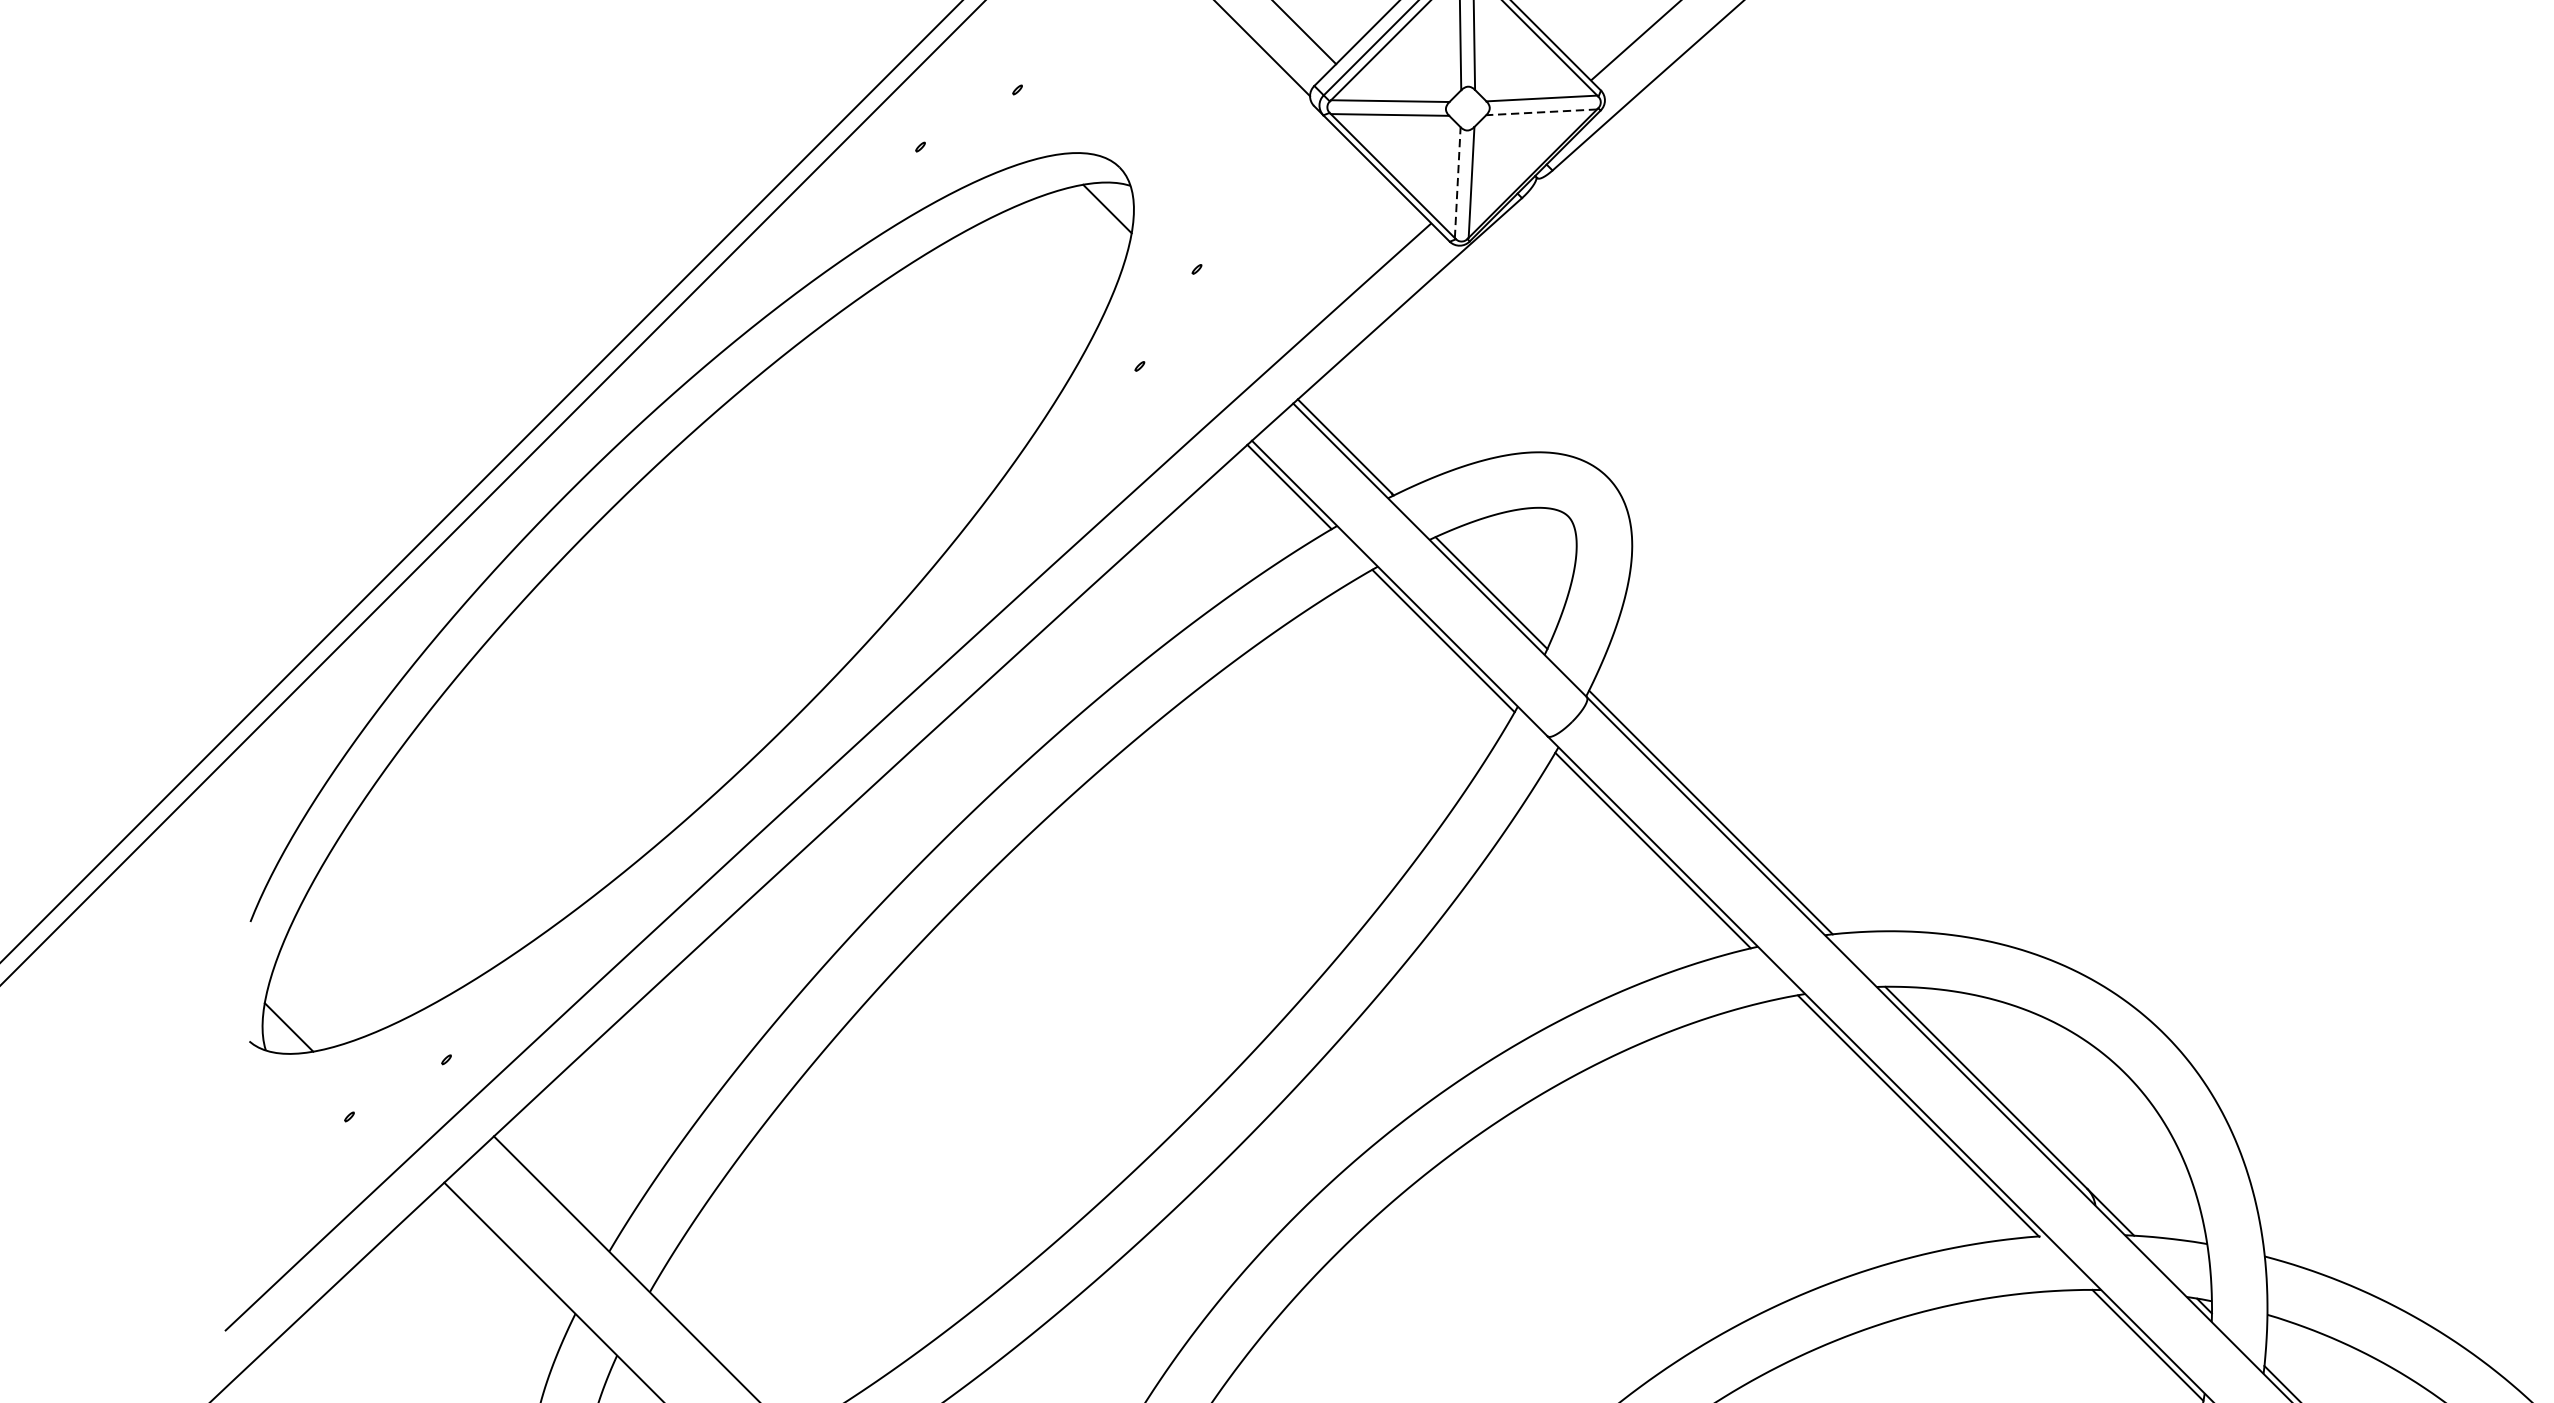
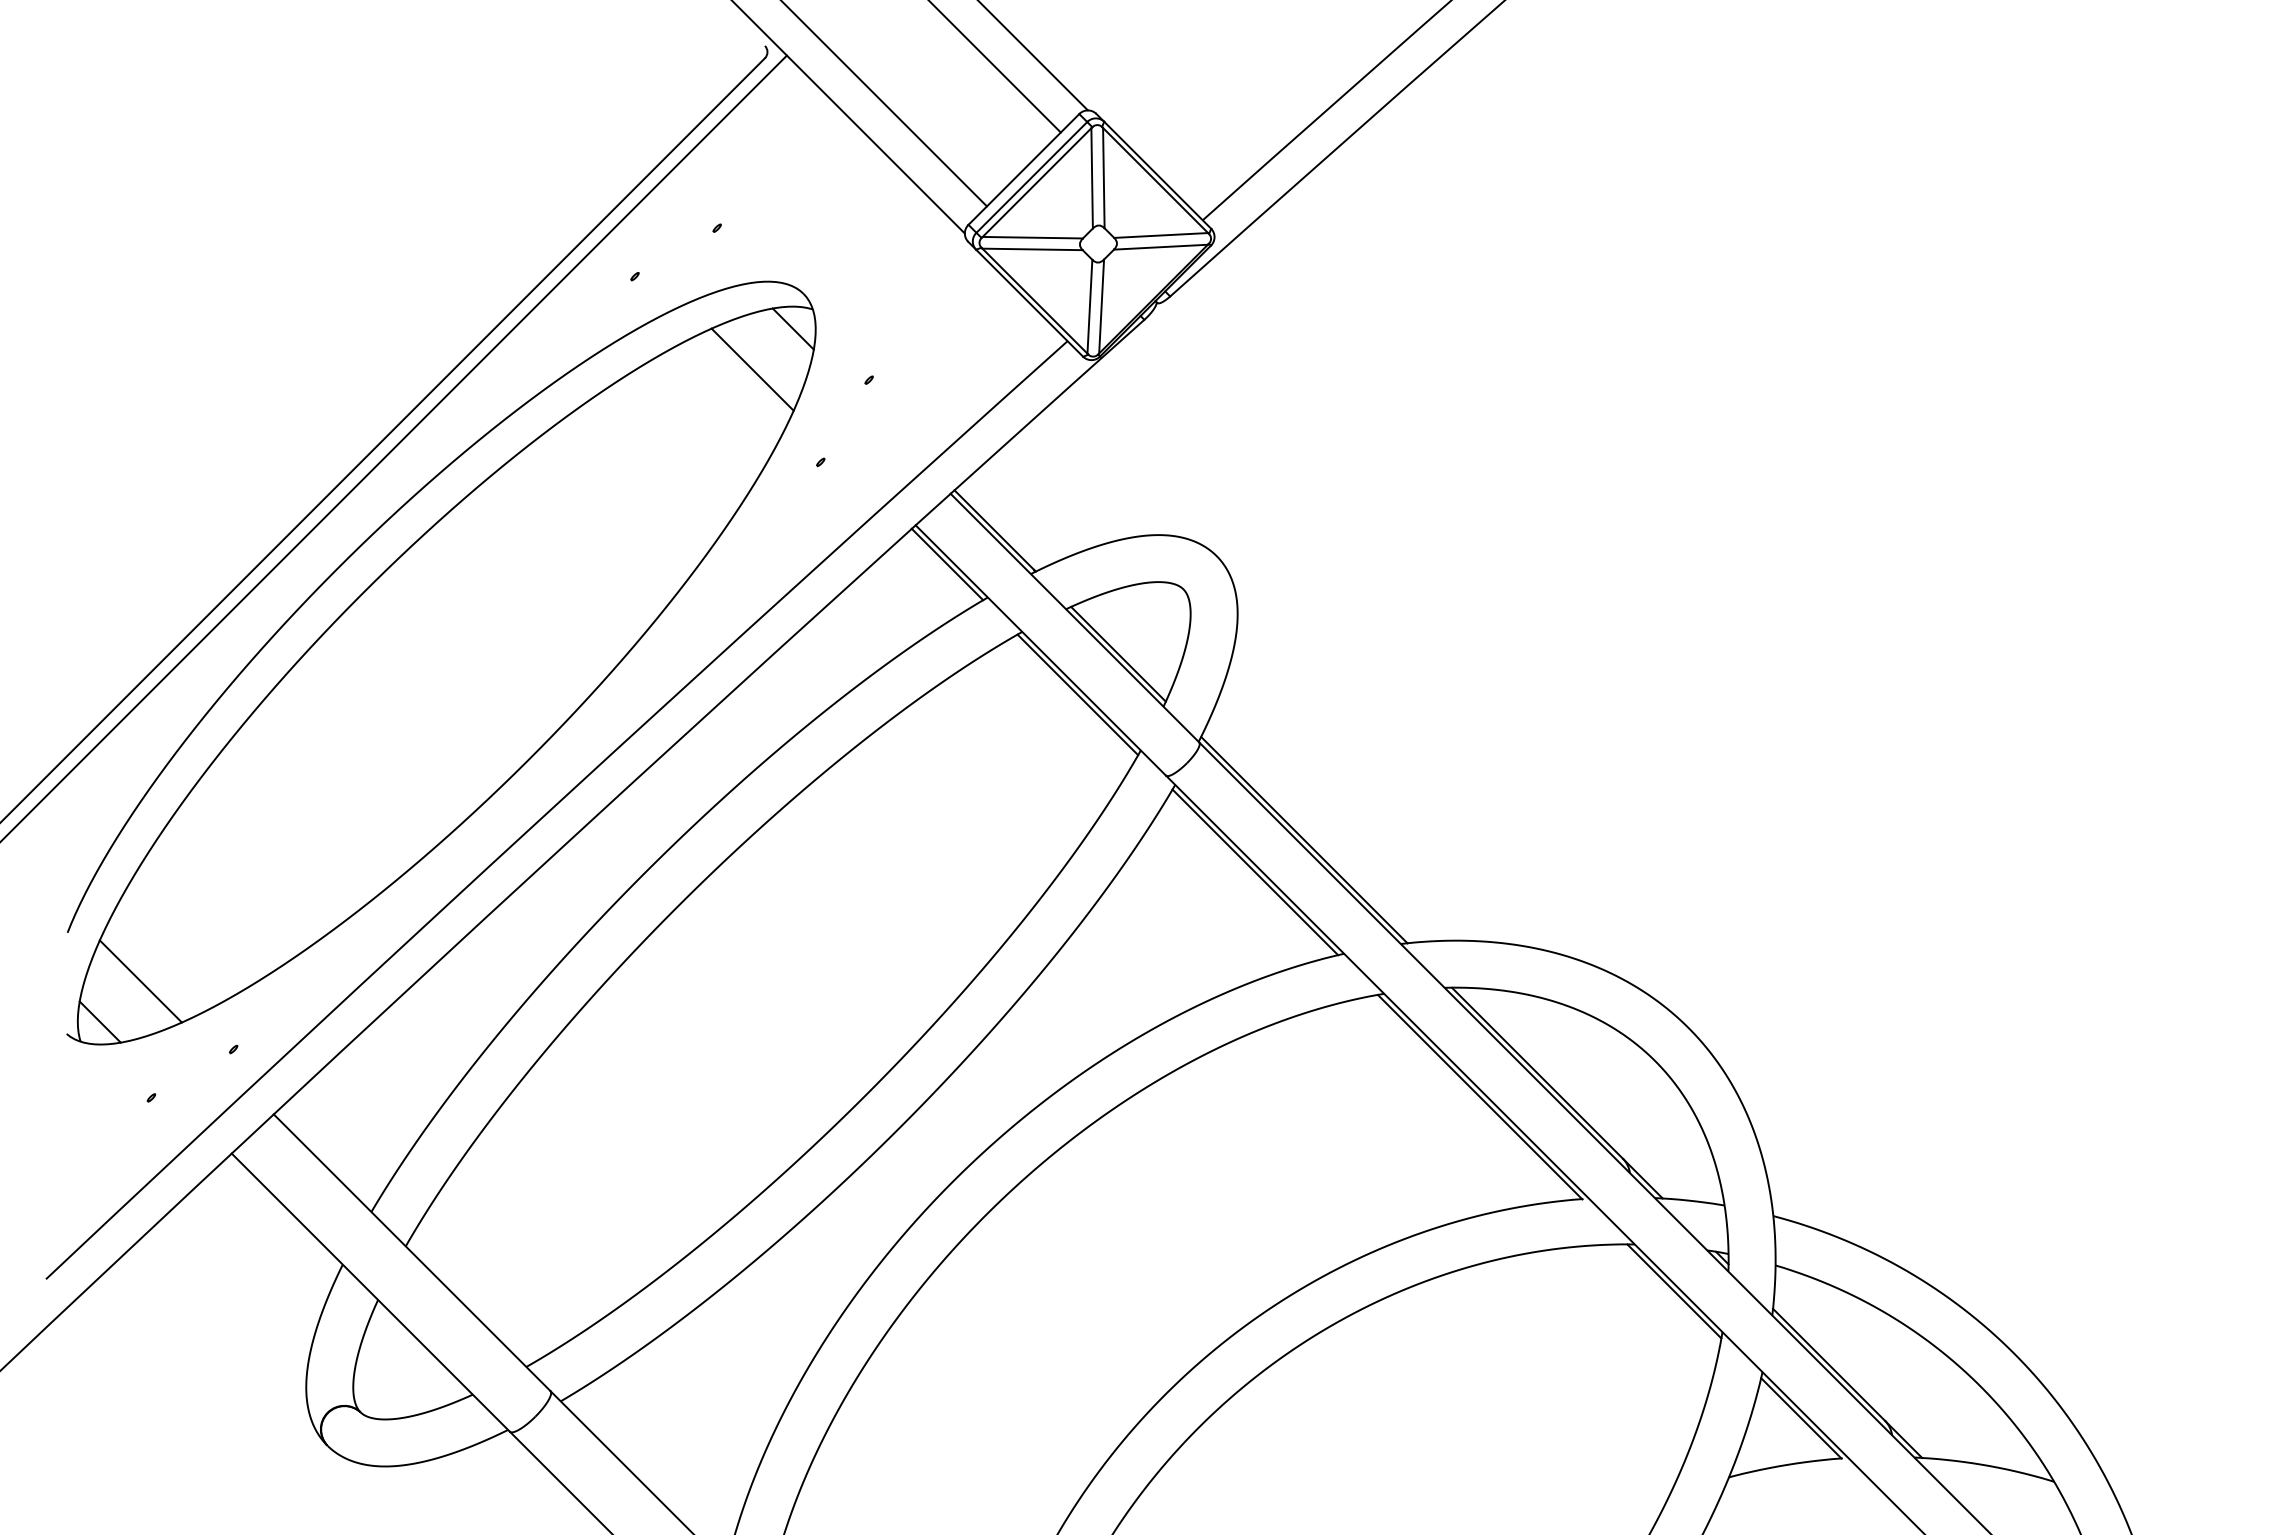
line: (1541, 112) -> (1160, 247), dashed -> solid
line: (1457, 182) -> (1089, 306), dashed -> solid
line: (1059, 256) -> (752, 369), added
line: (336, 979) -> (140, 981), added

